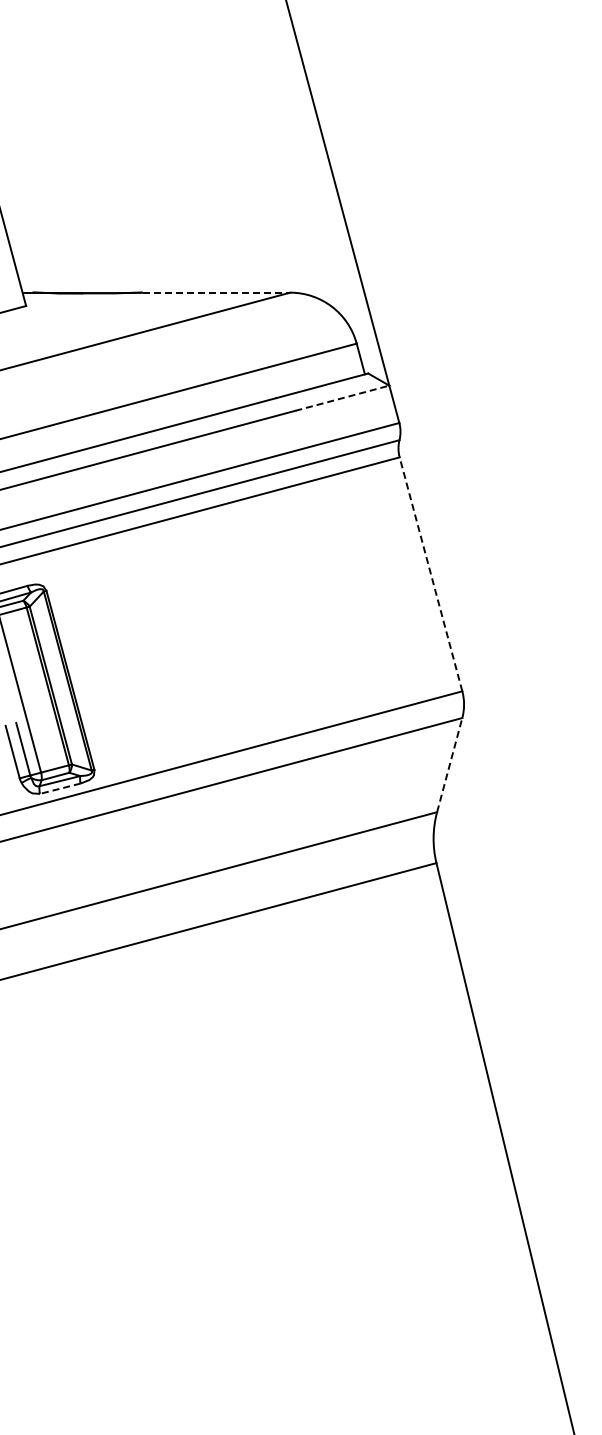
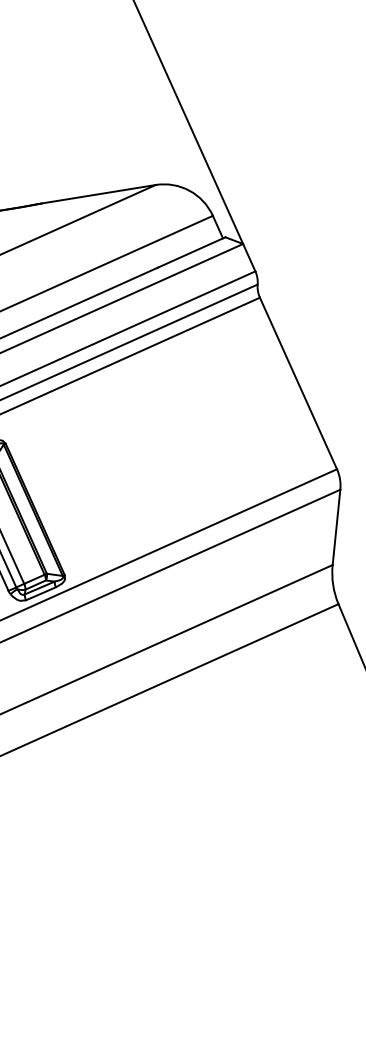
line: (216, 292) -> (99, 194), dashed -> solid
line: (342, 398) -> (208, 259), dashed -> solid
line: (430, 573) -> (297, 382), dashed -> solid
line: (449, 765) -> (336, 527), dashed -> solid
line: (60, 788) -> (41, 593), dashed -> solid

